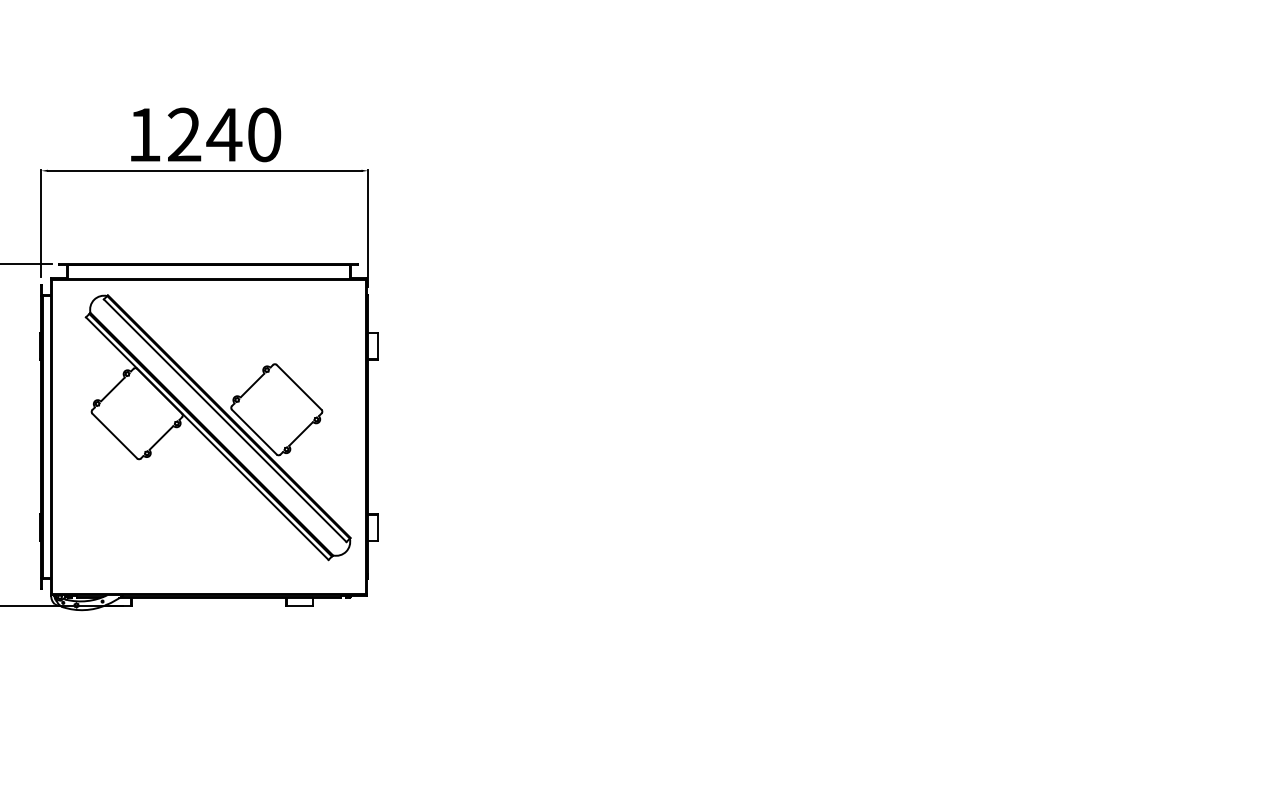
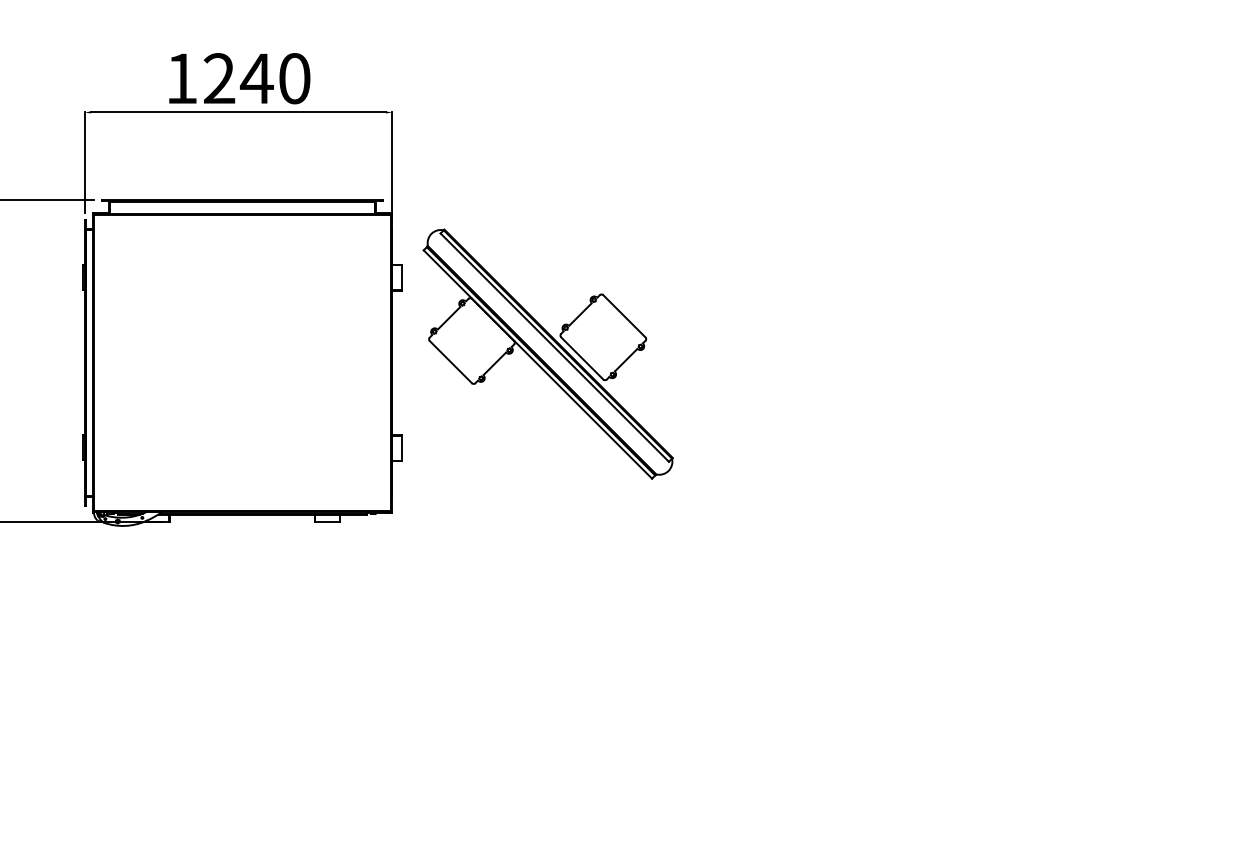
part: (217, 426) -> (547, 353), moved

